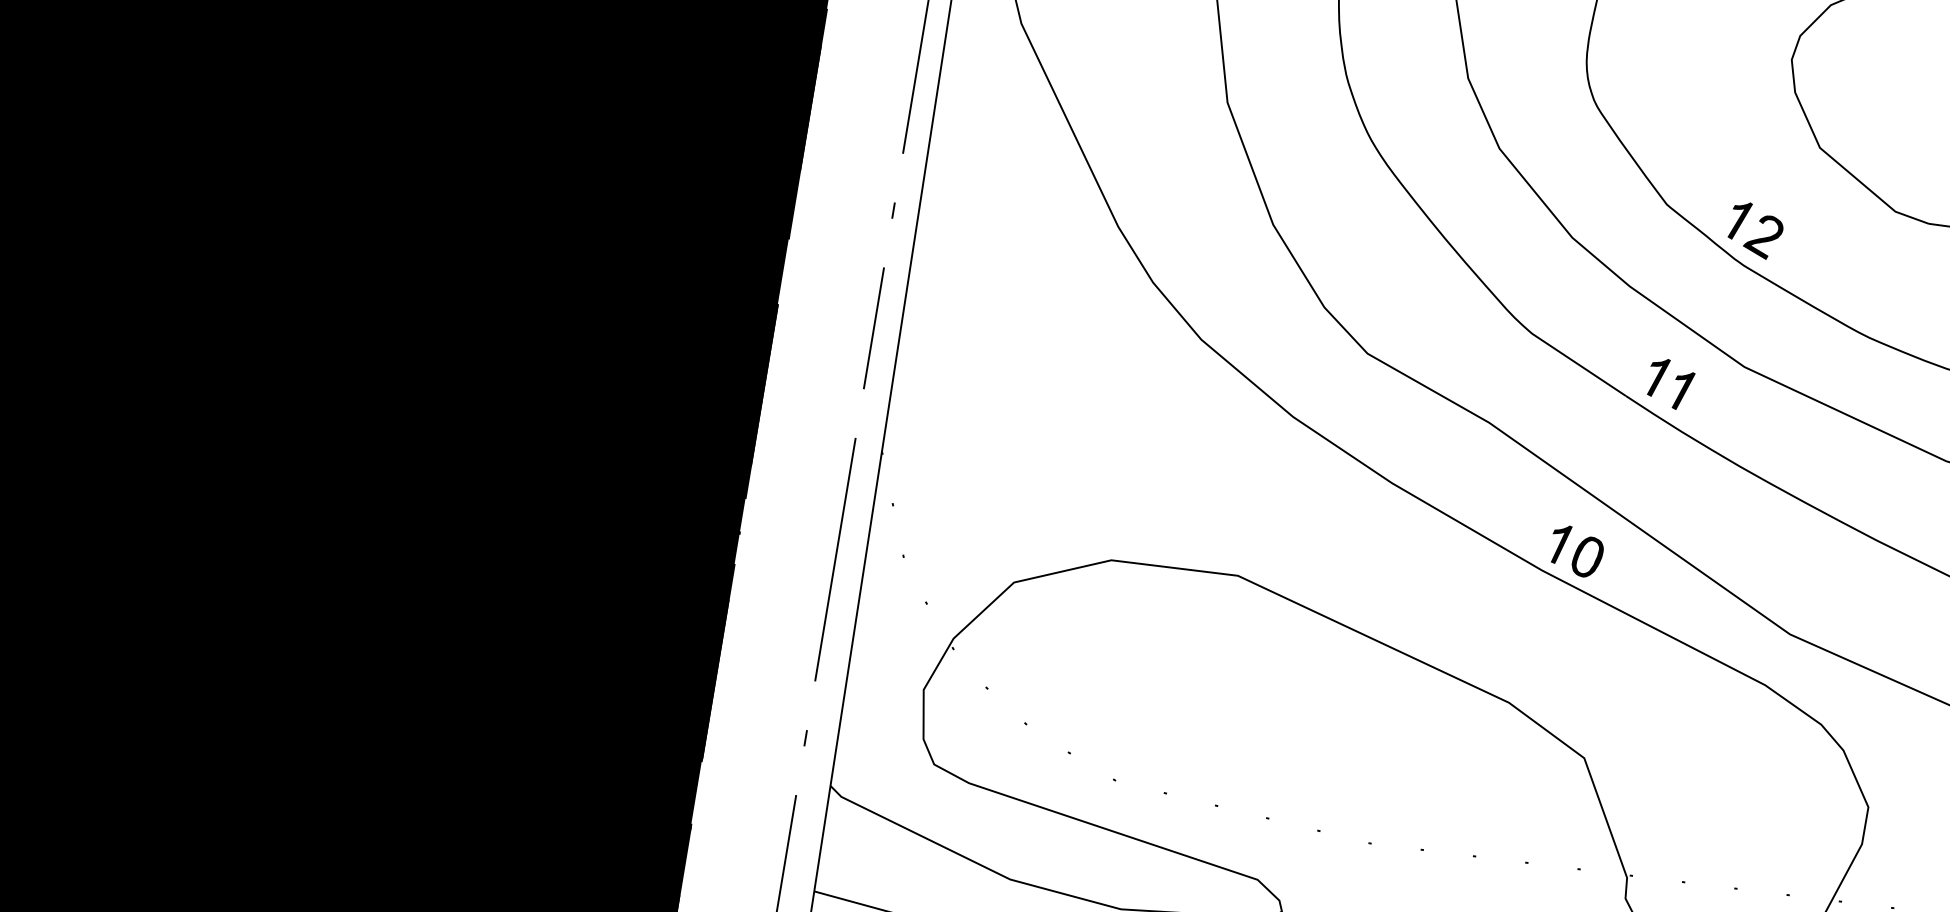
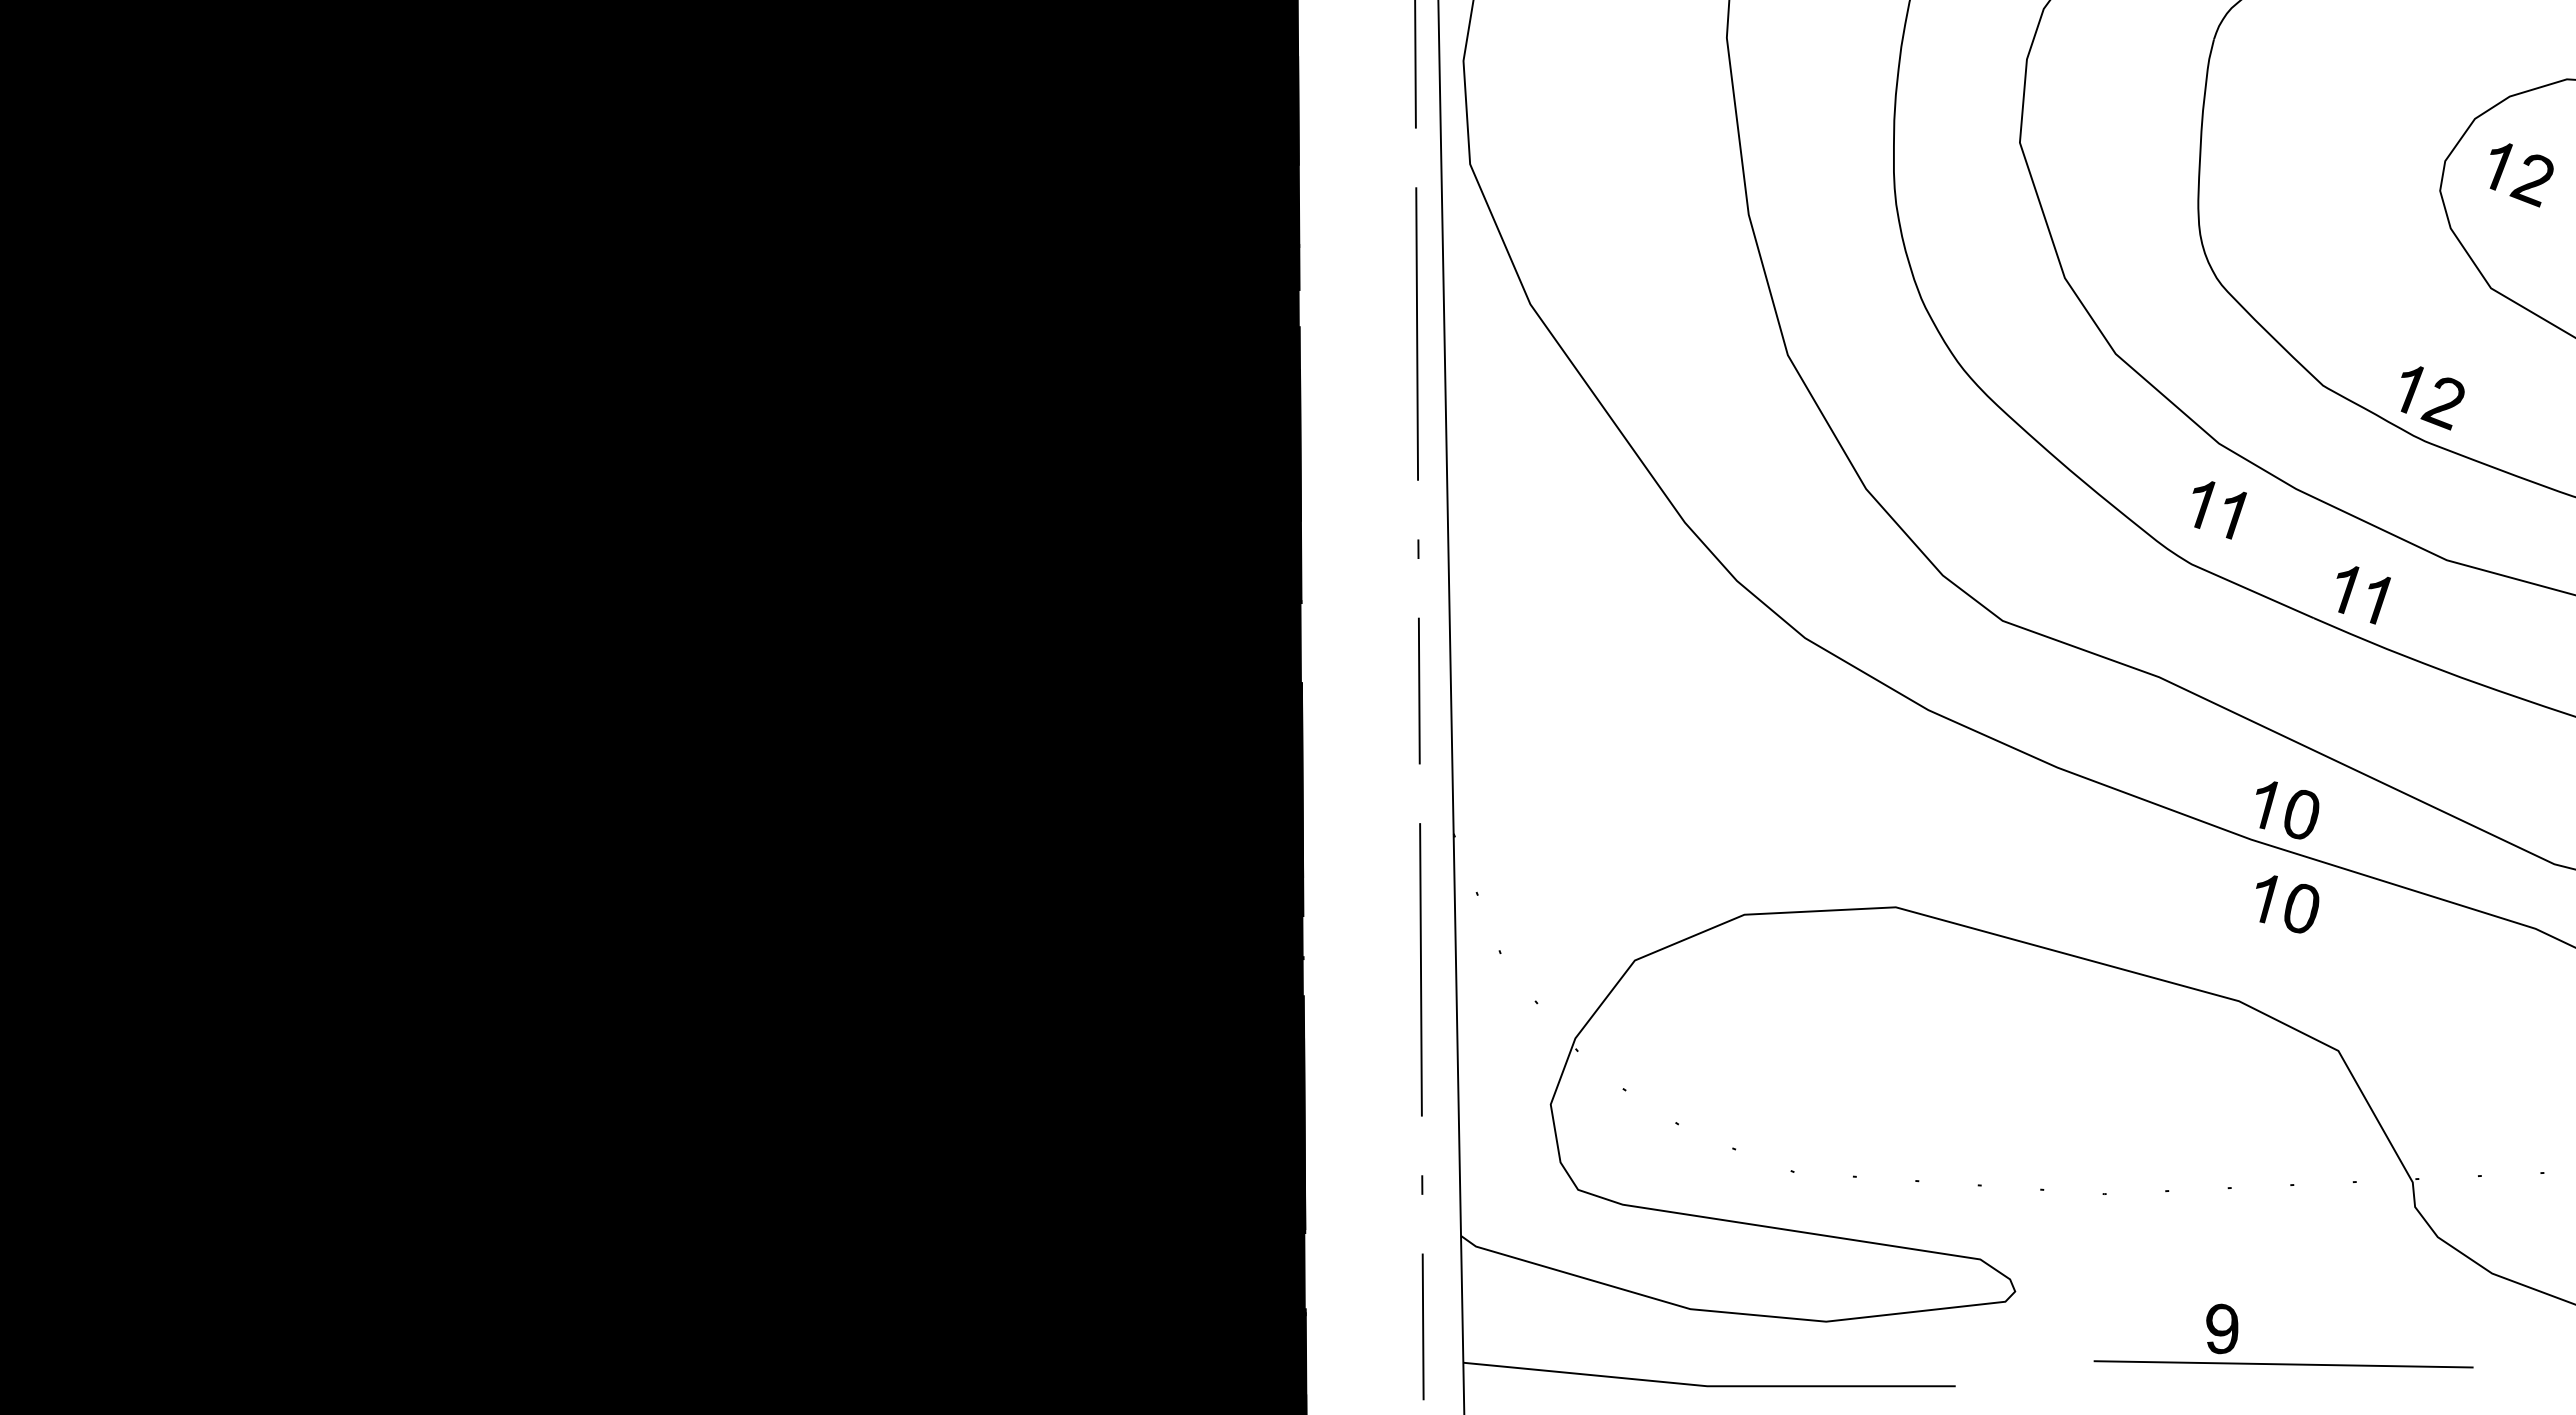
part: (1862, 66) -> (2524, 184), added
part: (1568, 288) -> (2224, 504), added
part: (1563, 629) -> (2287, 904), added

